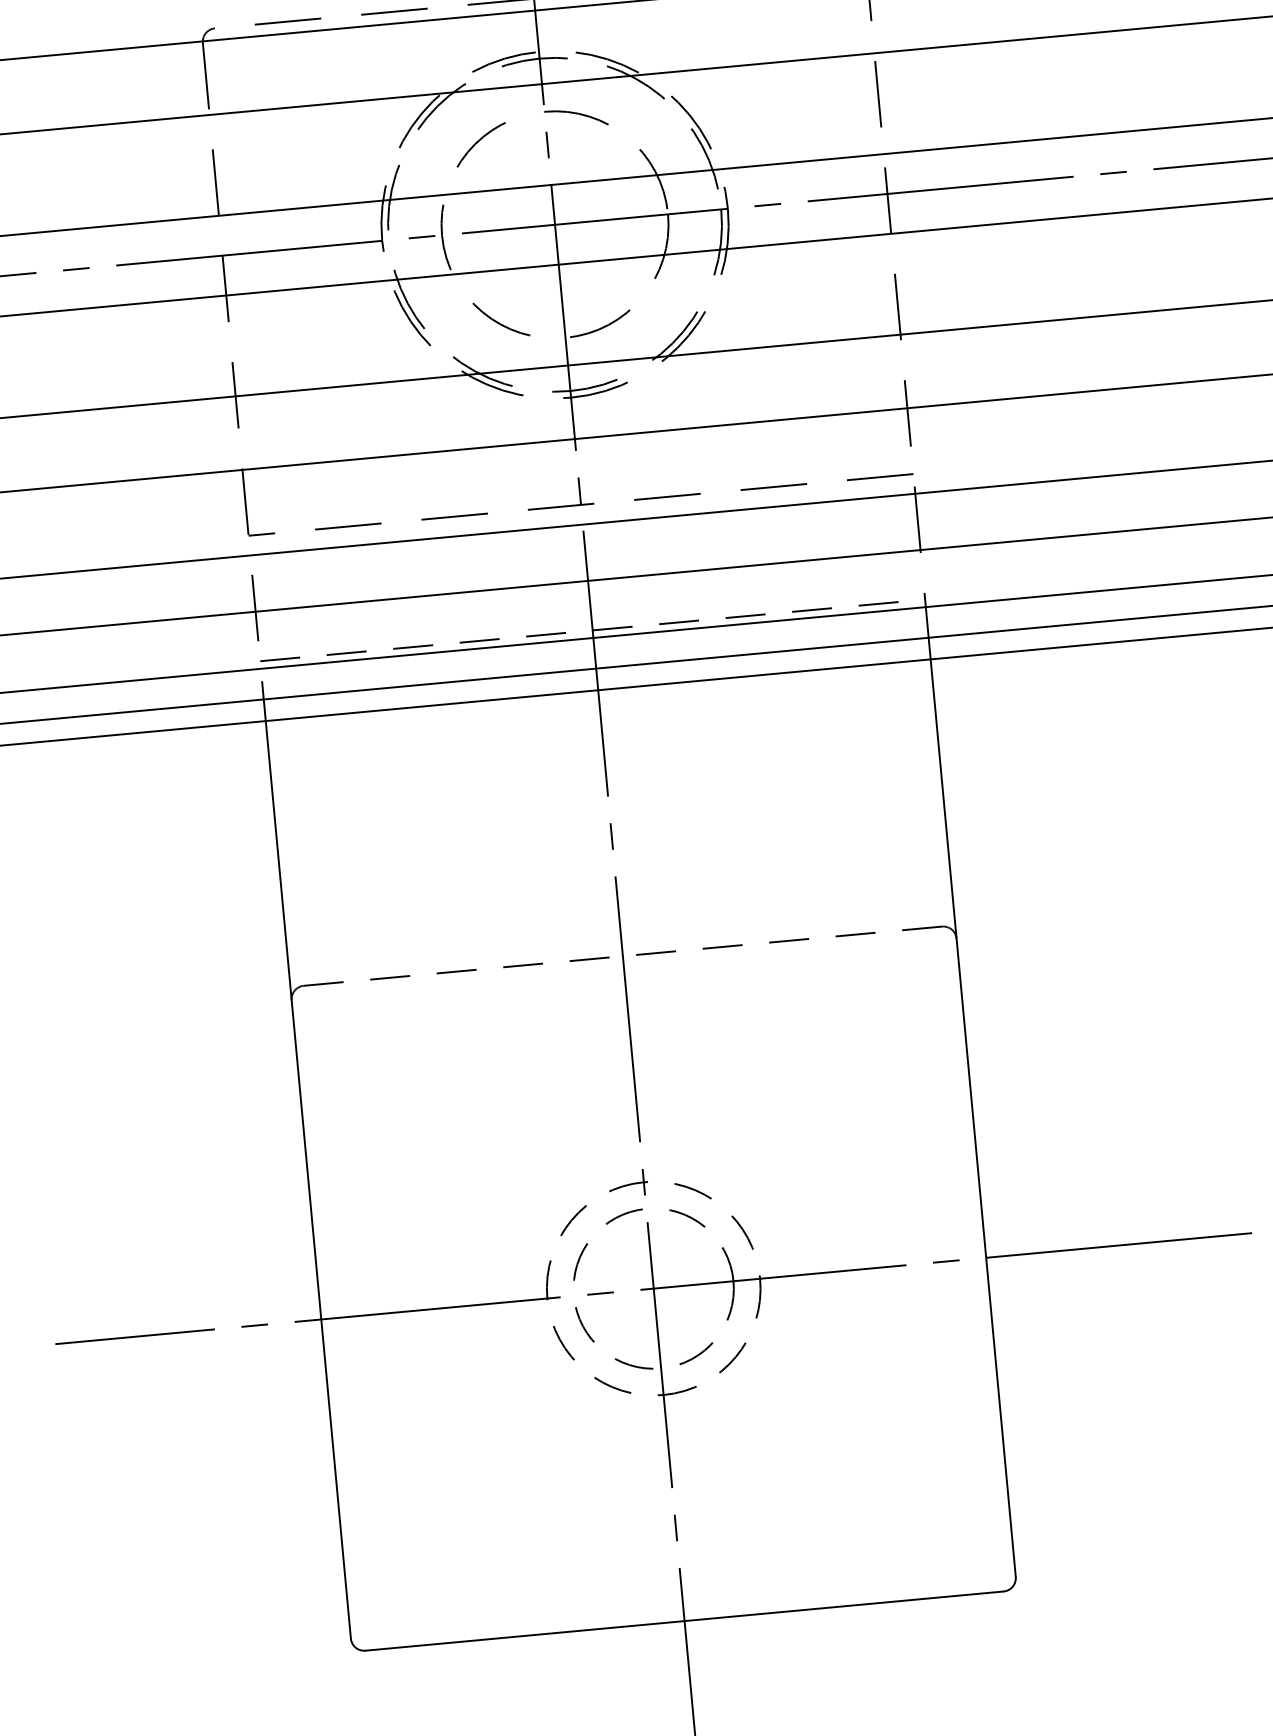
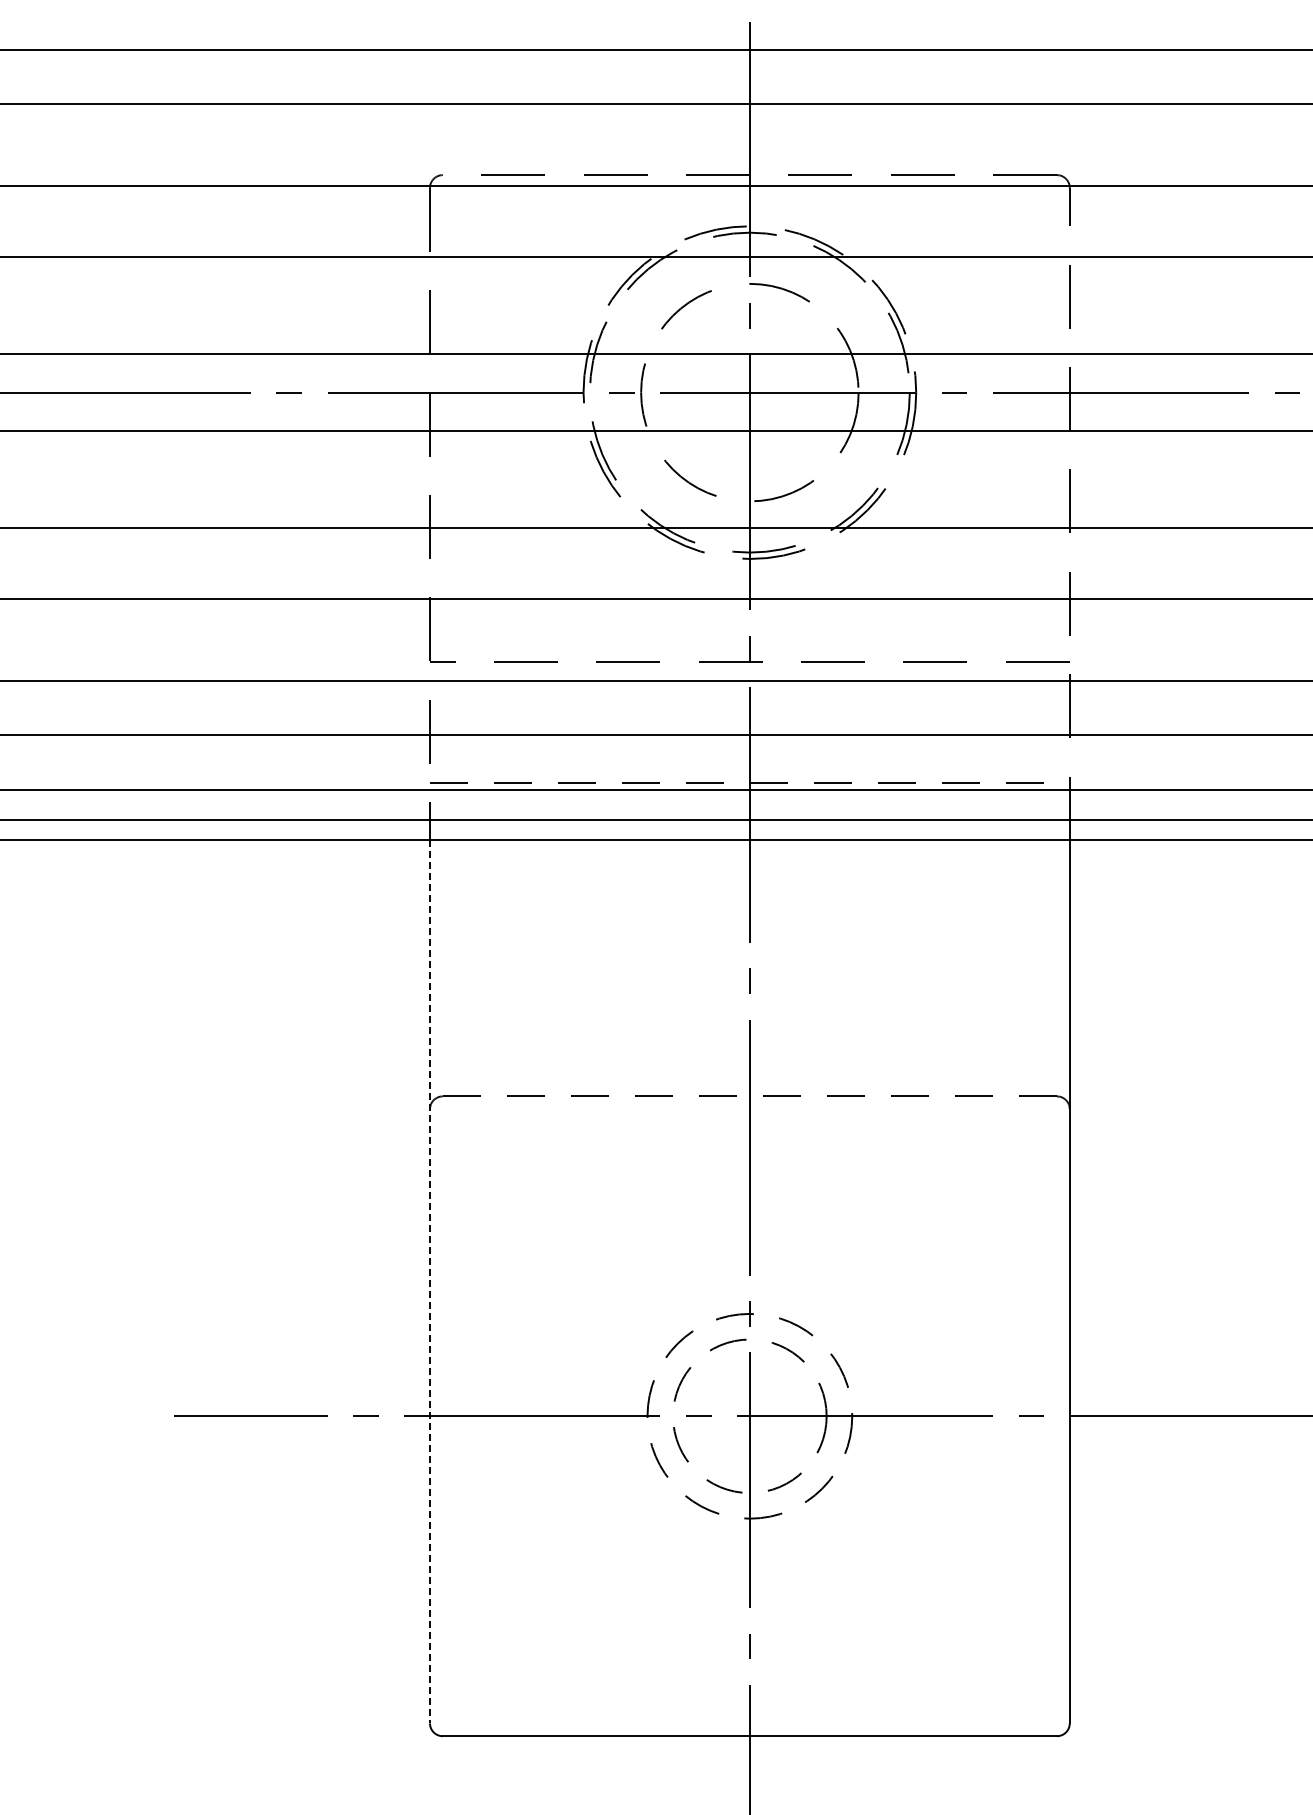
line: (307, 1180) -> (429, 1282), solid -> dashed

